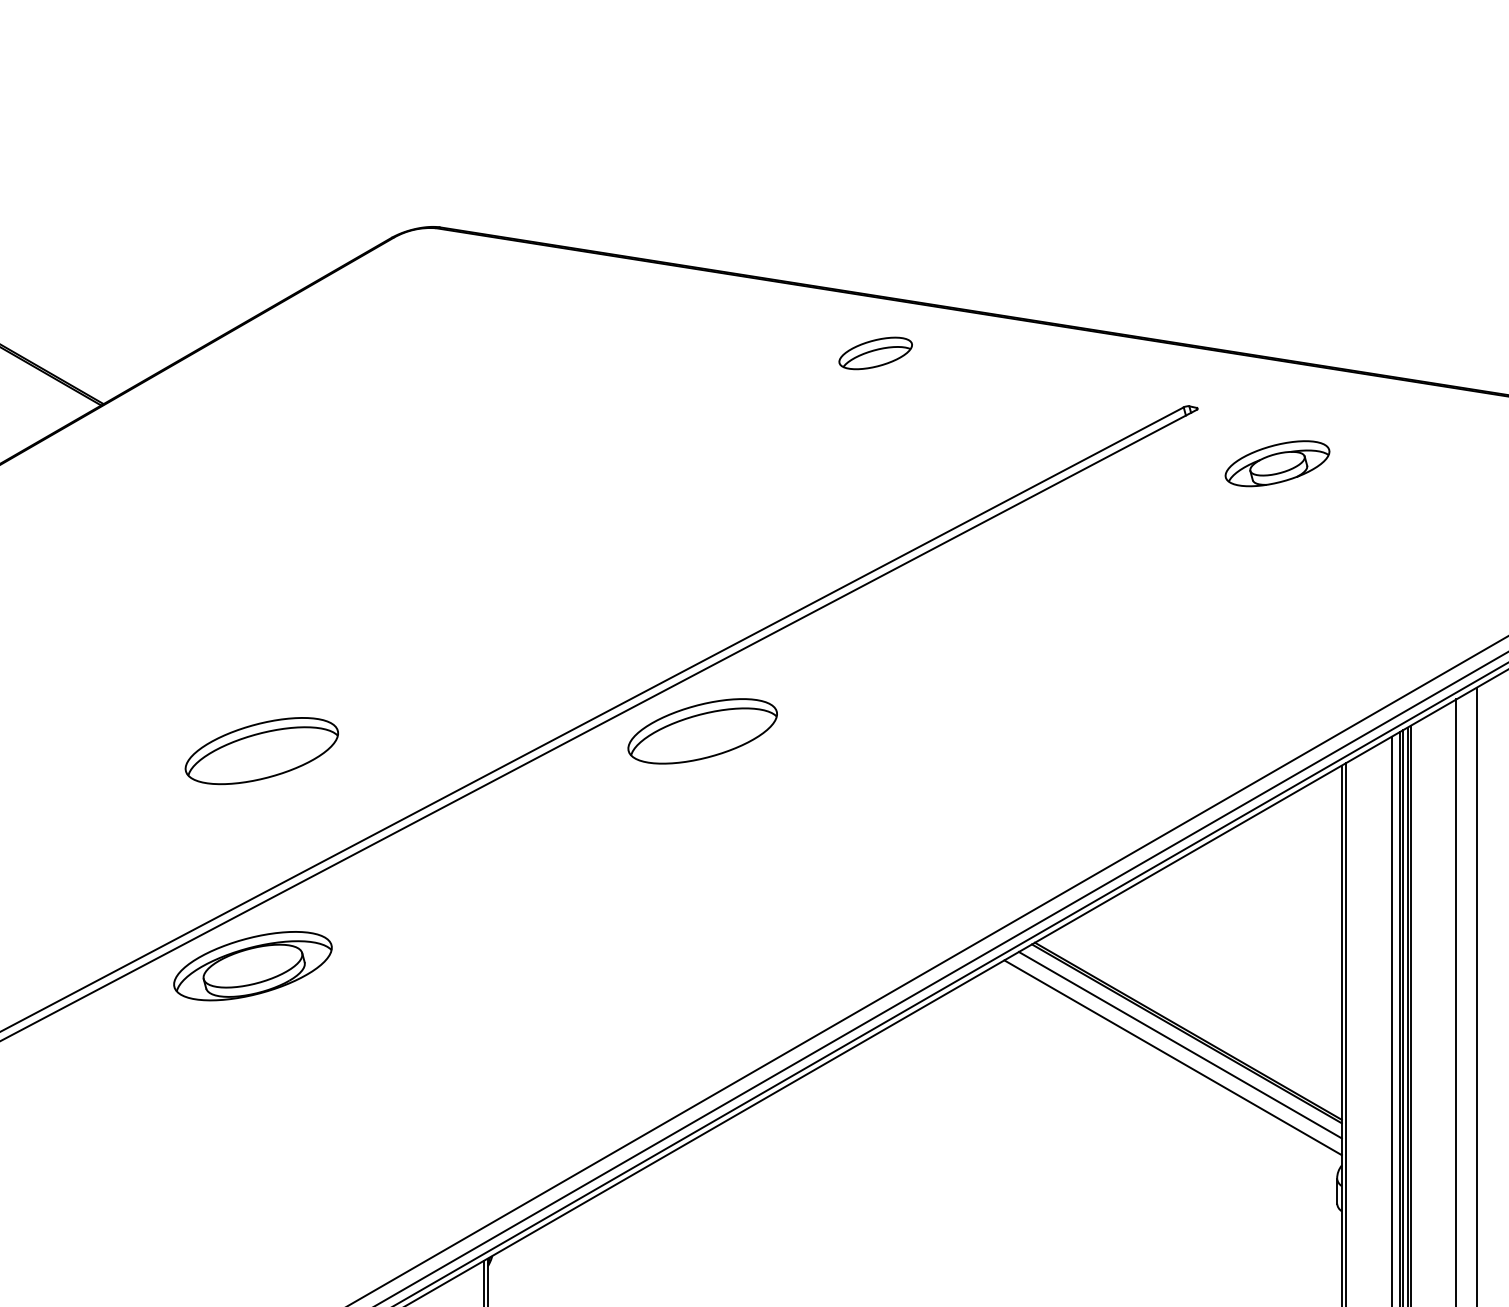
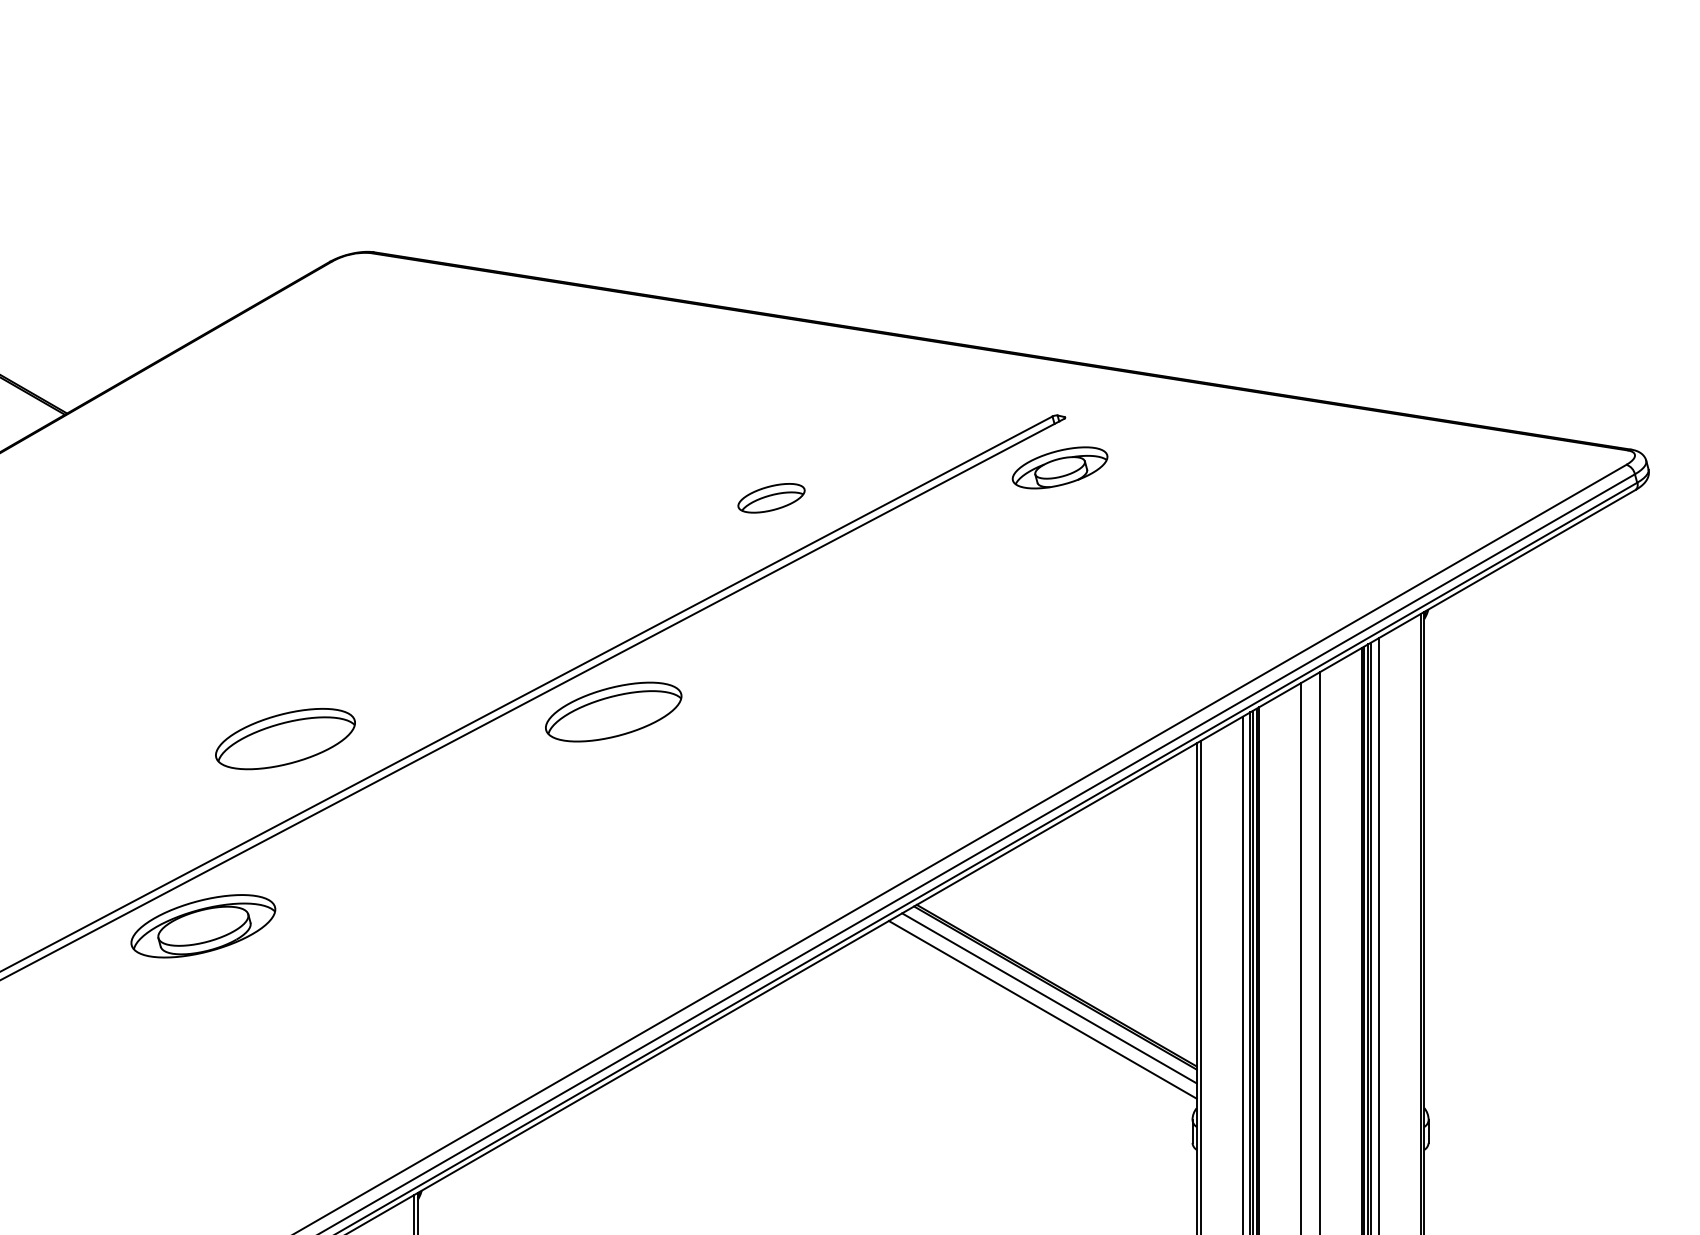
part: (875, 353) -> (771, 498), moved
part: (1276, 463) -> (1059, 467), moved
part: (261, 751) -> (285, 739), moved

